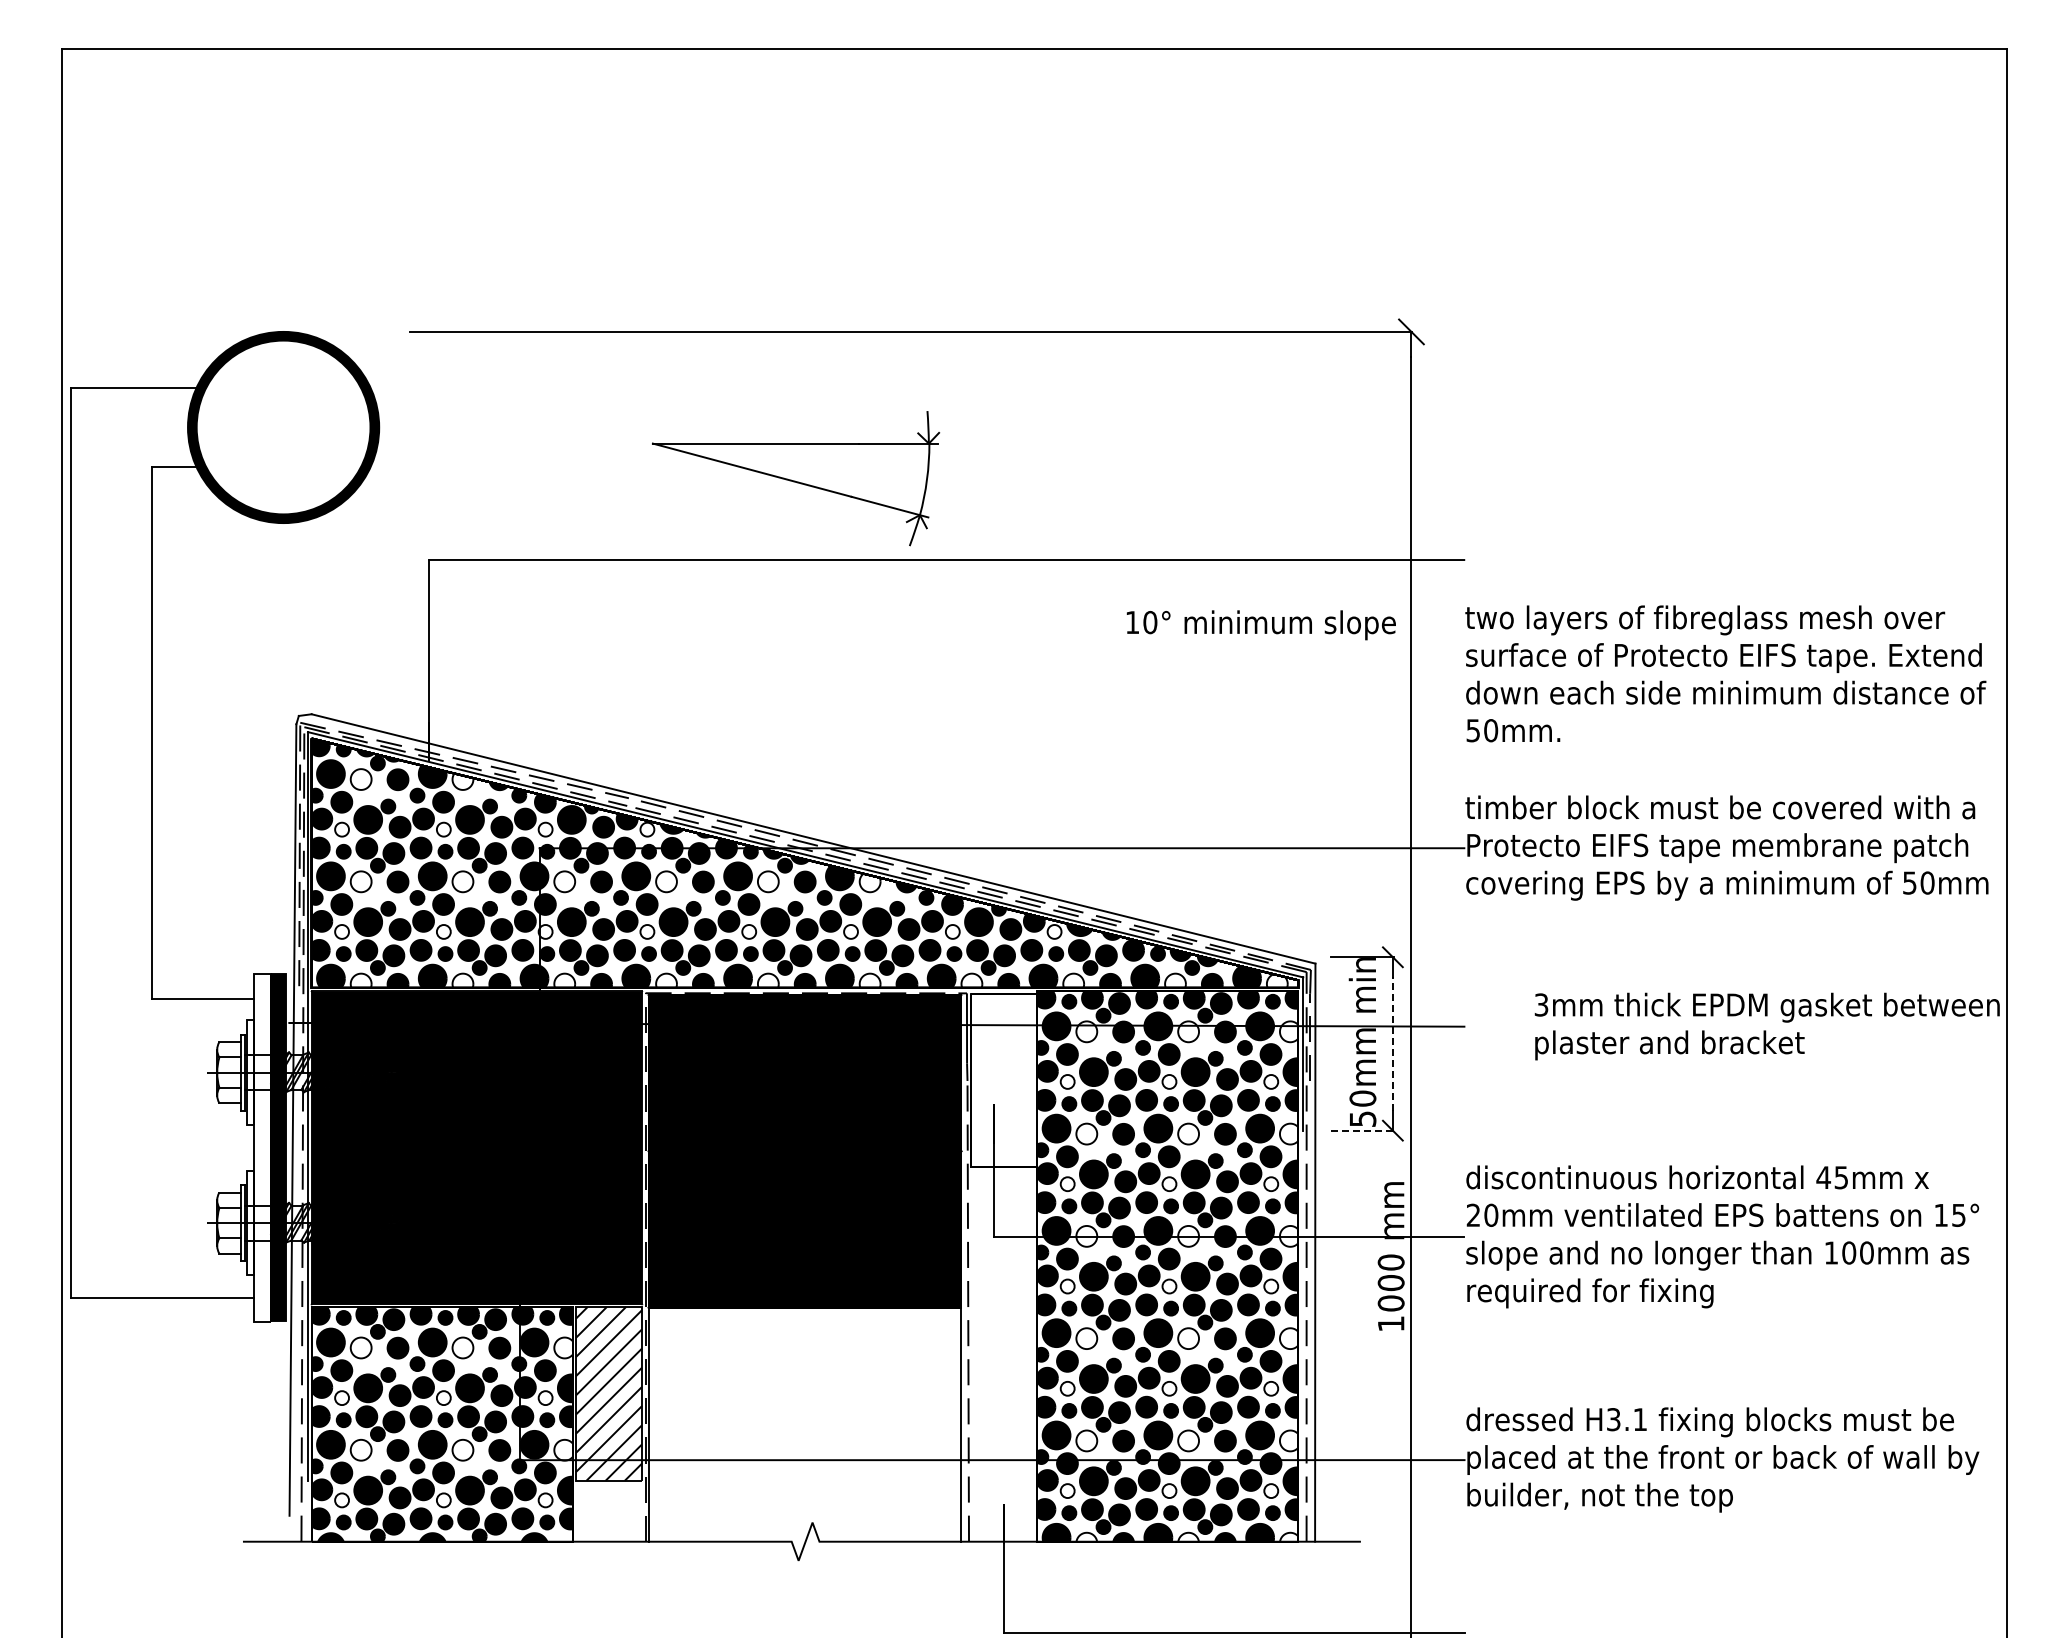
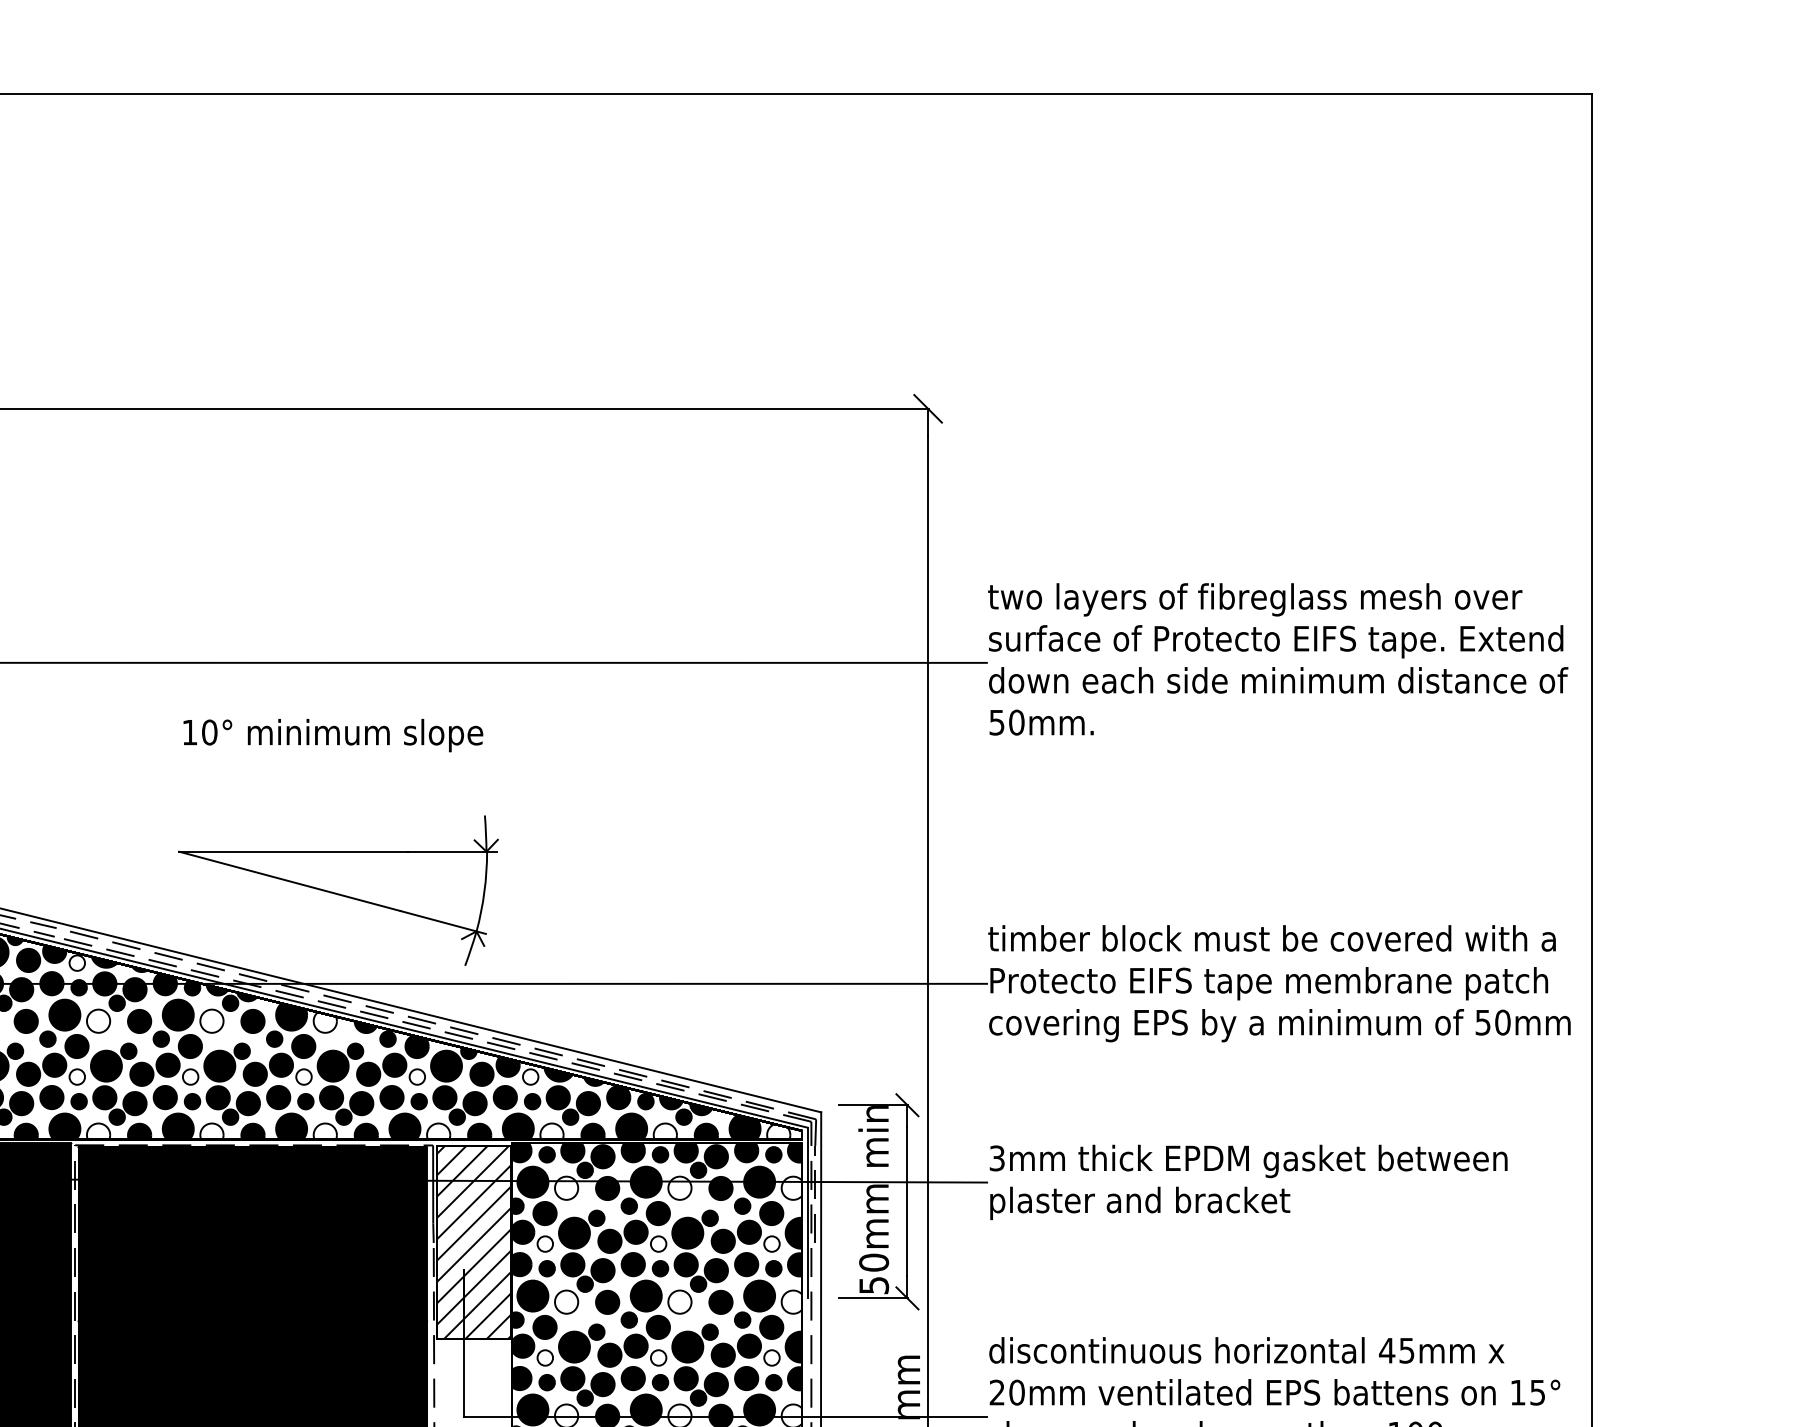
part: (796, 478) -> (339, 890), moved
text: (1260, 625) -> (332, 735), moved
text: (1725, 673) -> (1277, 658), moved
text: (1766, 1026) -> (1247, 1182), moved
line: (1392, 1043) -> (907, 1201), dashed -> solid
hatch: (1003, 1080) -> (473, 1242), added
line: (1362, 1130) -> (873, 1298), dashed -> solid

